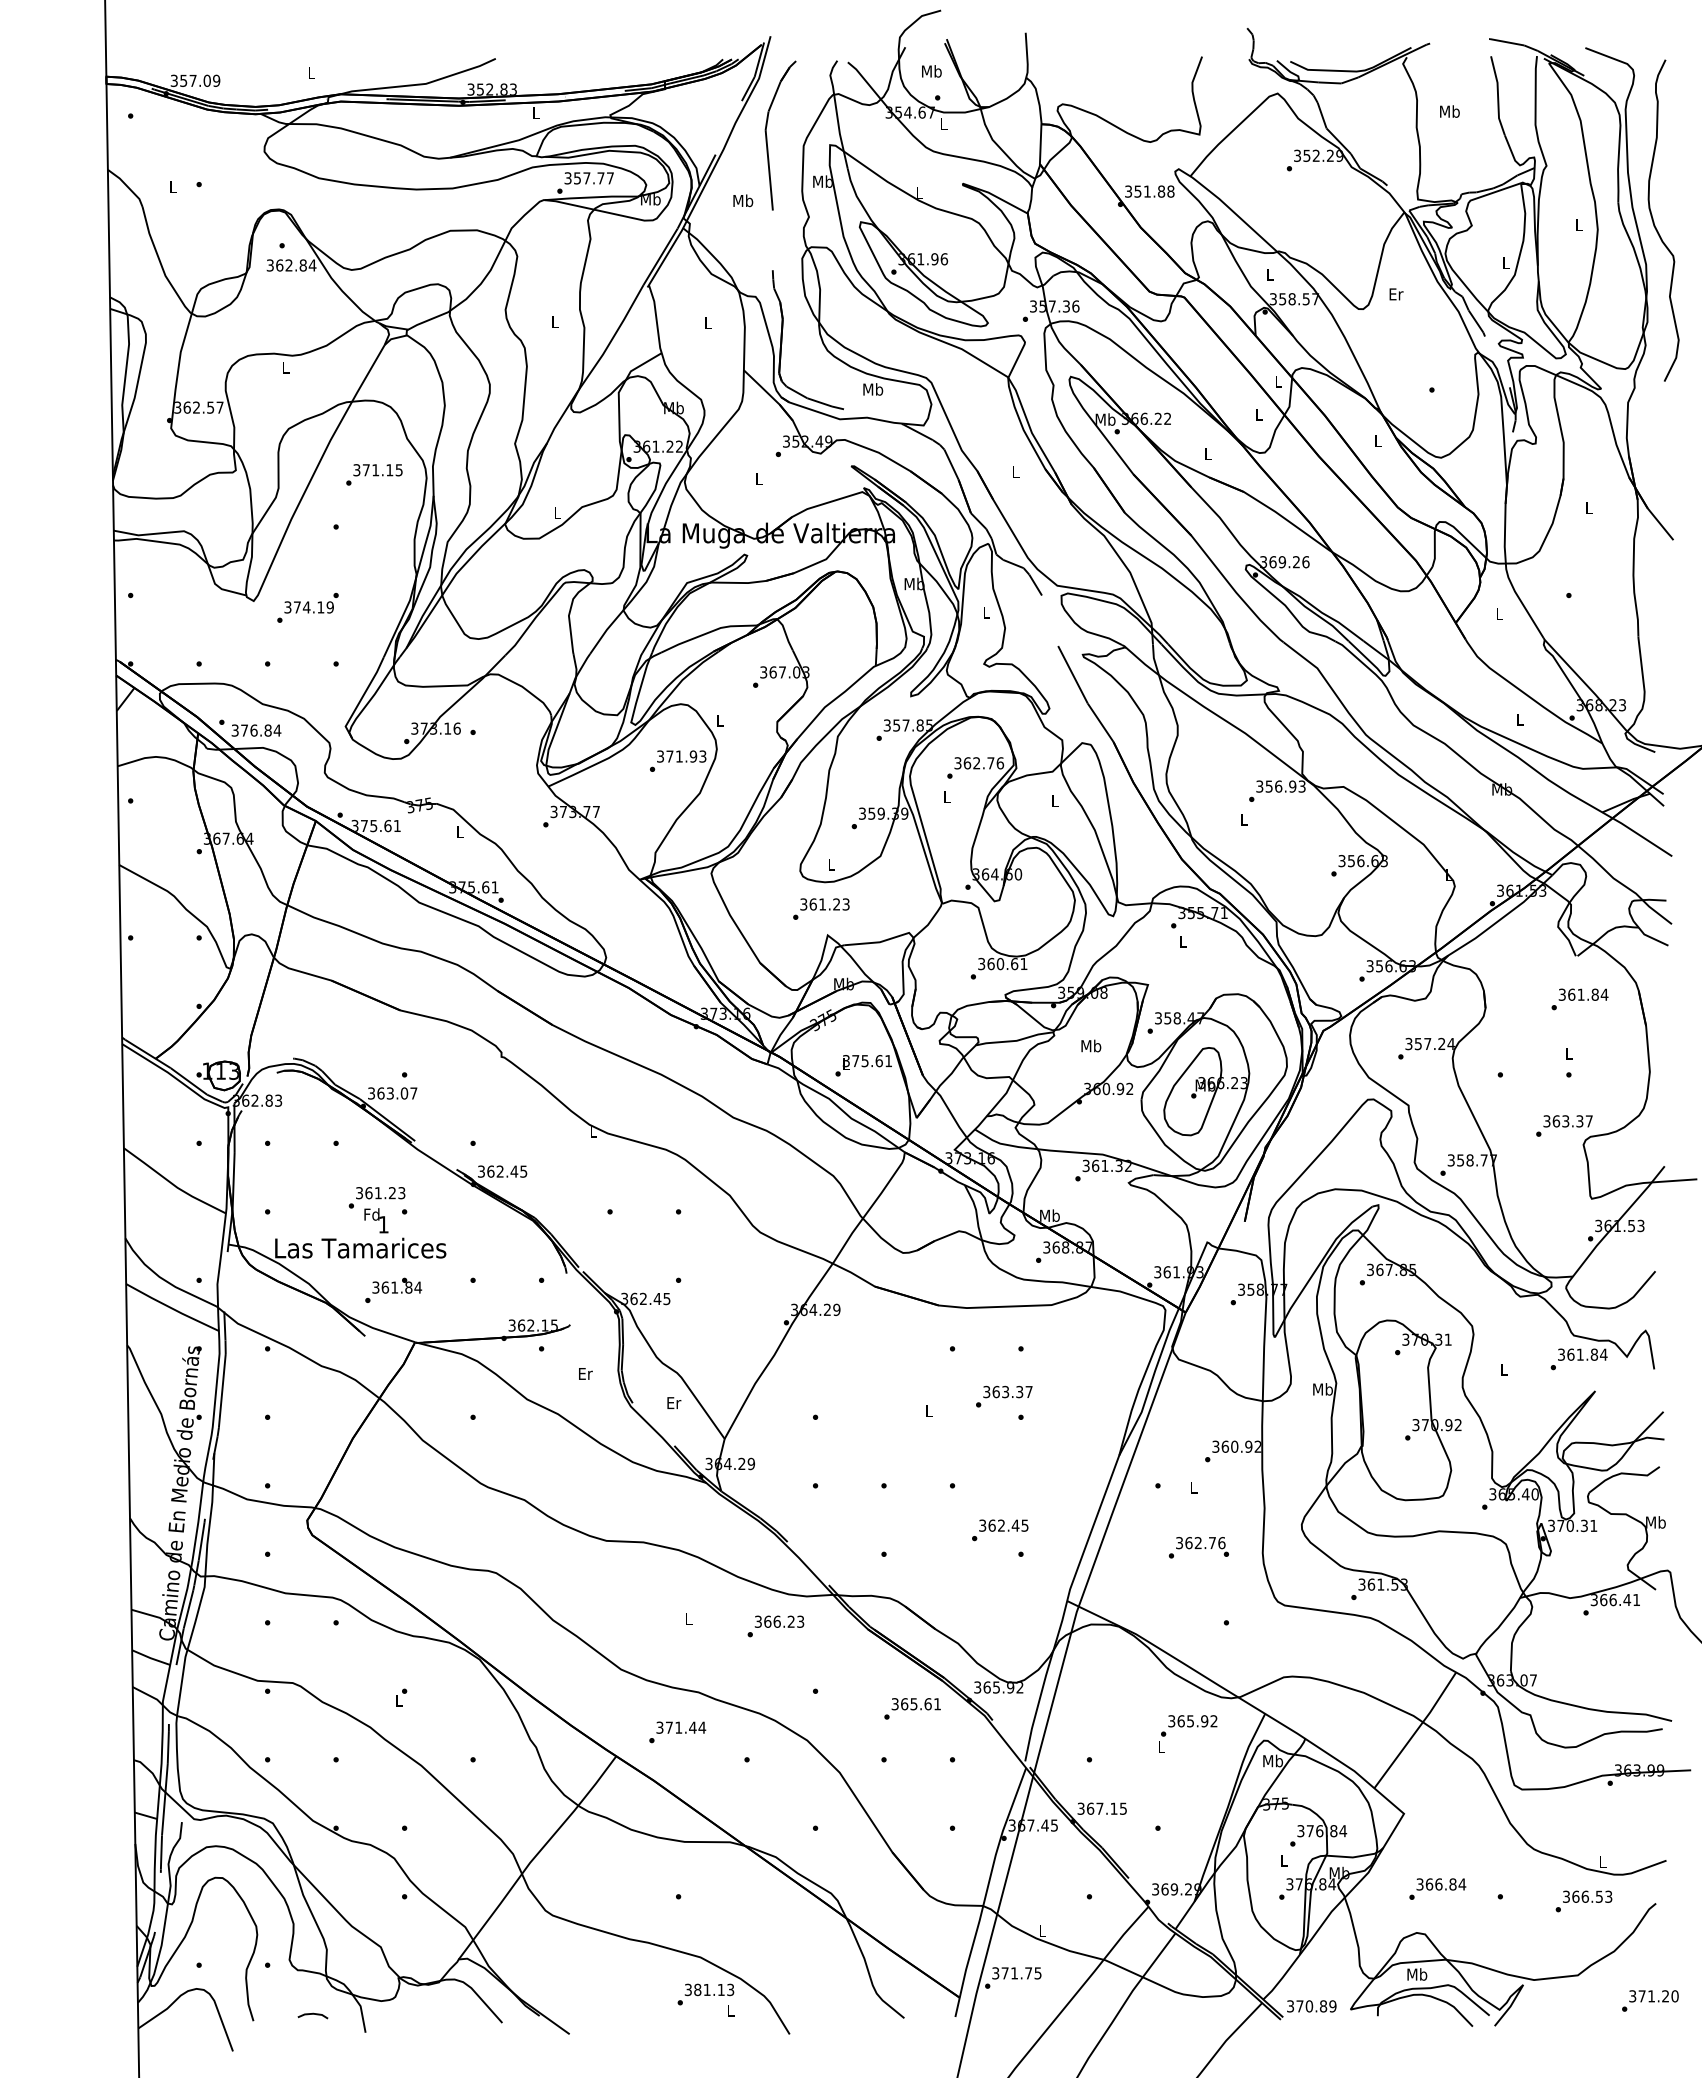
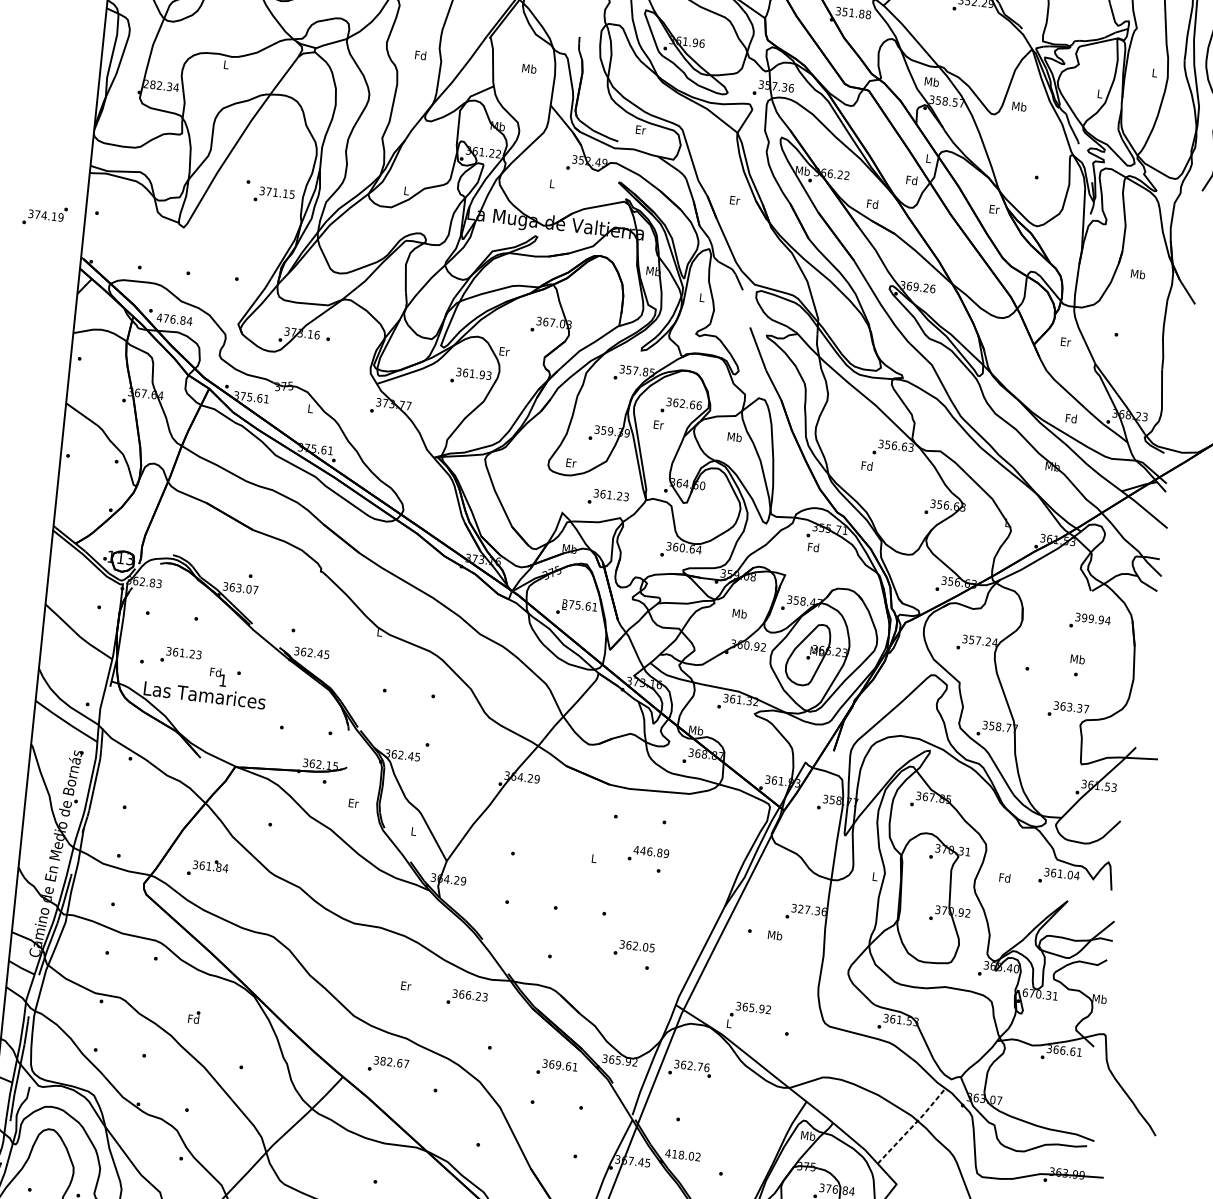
text: (1270, 274) -> (932, 82), L -> Mb
text: (1396, 293) -> (1019, 106), Er -> Mb
text: (554, 322) -> (420, 55), L -> Fd
text: (708, 322) -> (529, 68), L -> Mb
text: (873, 389) -> (640, 129), Mb -> Er
text: (198, 407) -> (160, 85), 362.57 -> 282.34
text: (1258, 414) -> (911, 180), L -> Fd
text: (1378, 441) -> (994, 209), L -> Er
text: (1207, 454) -> (872, 204), L -> Fd
text: (1016, 471) -> (735, 200), L -> Er
text: (374, 474) -> (274, 195), moved
text: (1589, 507) -> (1138, 274), L -> Mb
text: (307, 607) -> (44, 215), moved
text: (1499, 613) -> (1065, 341), L -> Er
text: (1519, 719) -> (1070, 418), L -> Fd
text: (720, 720) -> (504, 351), L -> Er
text: (235, 730) -> (159, 317), 376.84 -> 476.84
text: (669, 756) -> (465, 372), 371.93 -> 361.93
text: (990, 763) -> (692, 404), 362.76 -> 362.66
text: (1292, 786) -> (904, 446), 356.93 -> 356.63
text: (947, 796) -> (658, 424), L -> Er
text: (1054, 800) -> (734, 436), L -> Mb
text: (1243, 819) -> (866, 466), L -> Fd
text: (831, 864) -> (571, 463), L -> Er
text: (821, 908) -> (608, 497), moved
text: (1182, 941) -> (813, 547), L -> Fd
text: (1023, 963) -> (698, 549), 360.61 -> 360.64
text: (1583, 994) -> (1093, 618), 361.84 -> 399.94
text: (1568, 1053) -> (1077, 659), L -> Mb
text: (376, 1197) -> (180, 655), moved
text: (393, 1289) -> (207, 867), moved
text: (1594, 1354) -> (1070, 874), 361.84 -> 361.04
text: (1503, 1369) -> (1004, 877), L -> Fd
text: (1322, 1389) -> (874, 876), Mb -> L
text: (1007, 1391) -> (651, 851), 363.37 -> 446.89
text: (674, 1403) -> (414, 831), Er -> L
text: (1241, 1446) -> (812, 910), 360.92 -> 327.36
text: (1193, 1487) -> (774, 935), L -> Mb
text: (1015, 1525) -> (645, 947), 362.45 -> 362.05
text: (1551, 1525) -> (1025, 992), 370.31 -> 670.31
text: (1198, 1547) -> (689, 1068), moved
text: (1627, 1599) -> (1073, 1051), 366.41 -> 366.61
text: (689, 1619) -> (406, 986), L -> Er
text: (398, 1700) -> (193, 1019), L -> Fd
text: (913, 1703) -> (558, 1064), 365.61 -> 369.61
text: (685, 1727) -> (394, 1062), 371.44 -> 382.67
line: (1416, 1730) -> (912, 1126), solid -> dashed
text: (1188, 1733) -> (749, 1016), moved
text: (1101, 1808) -> (682, 1155), 367.15 -> 418.02

